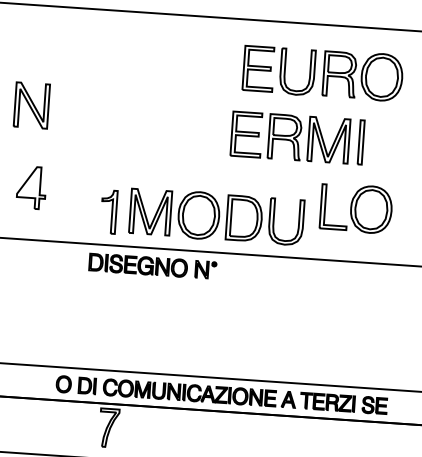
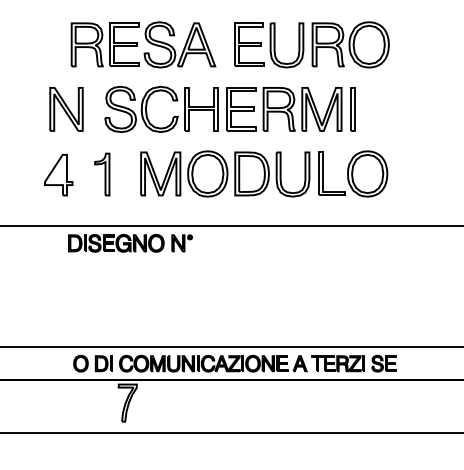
part: (150, 61) -> (143, 44), added
part: (31, 105) -> (66, 109), moved
part: (176, 121) -> (172, 101), added
part: (31, 187) -> (58, 174), moved
part: (109, 211) -> (102, 174), moved
part: (217, 216) -> (225, 173), moved
part: (152, 266) -> (130, 243), moved

